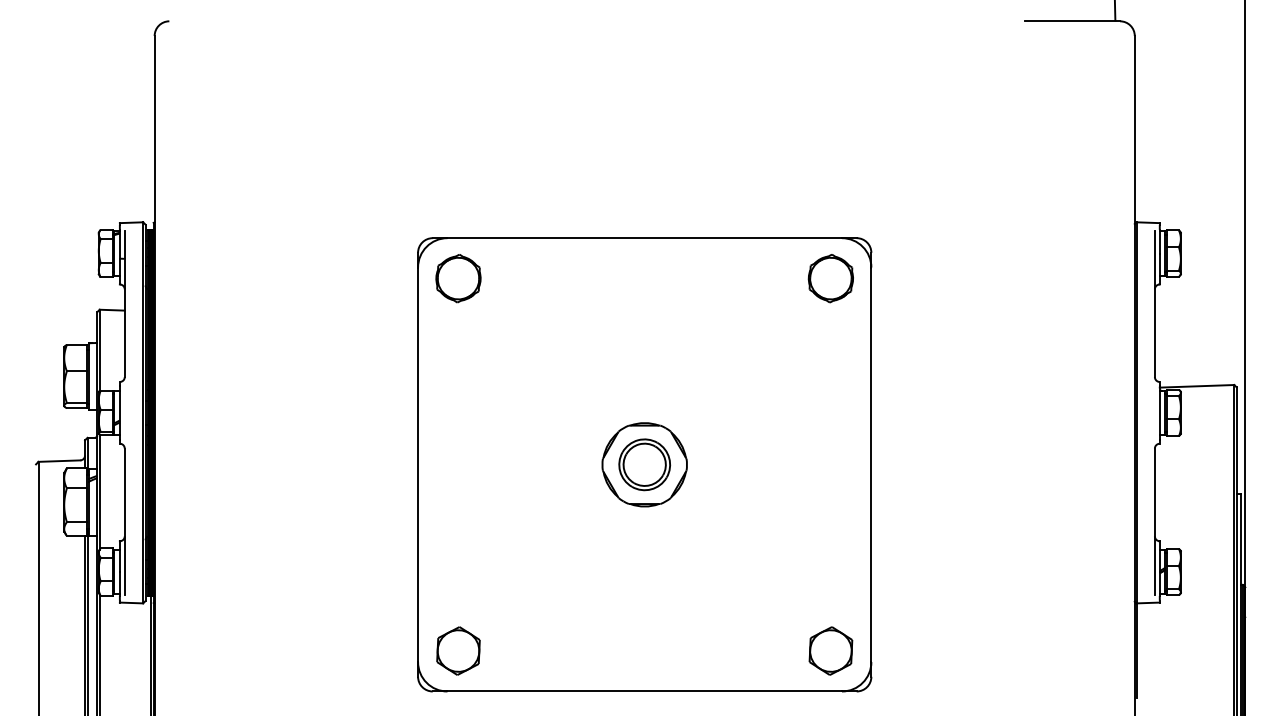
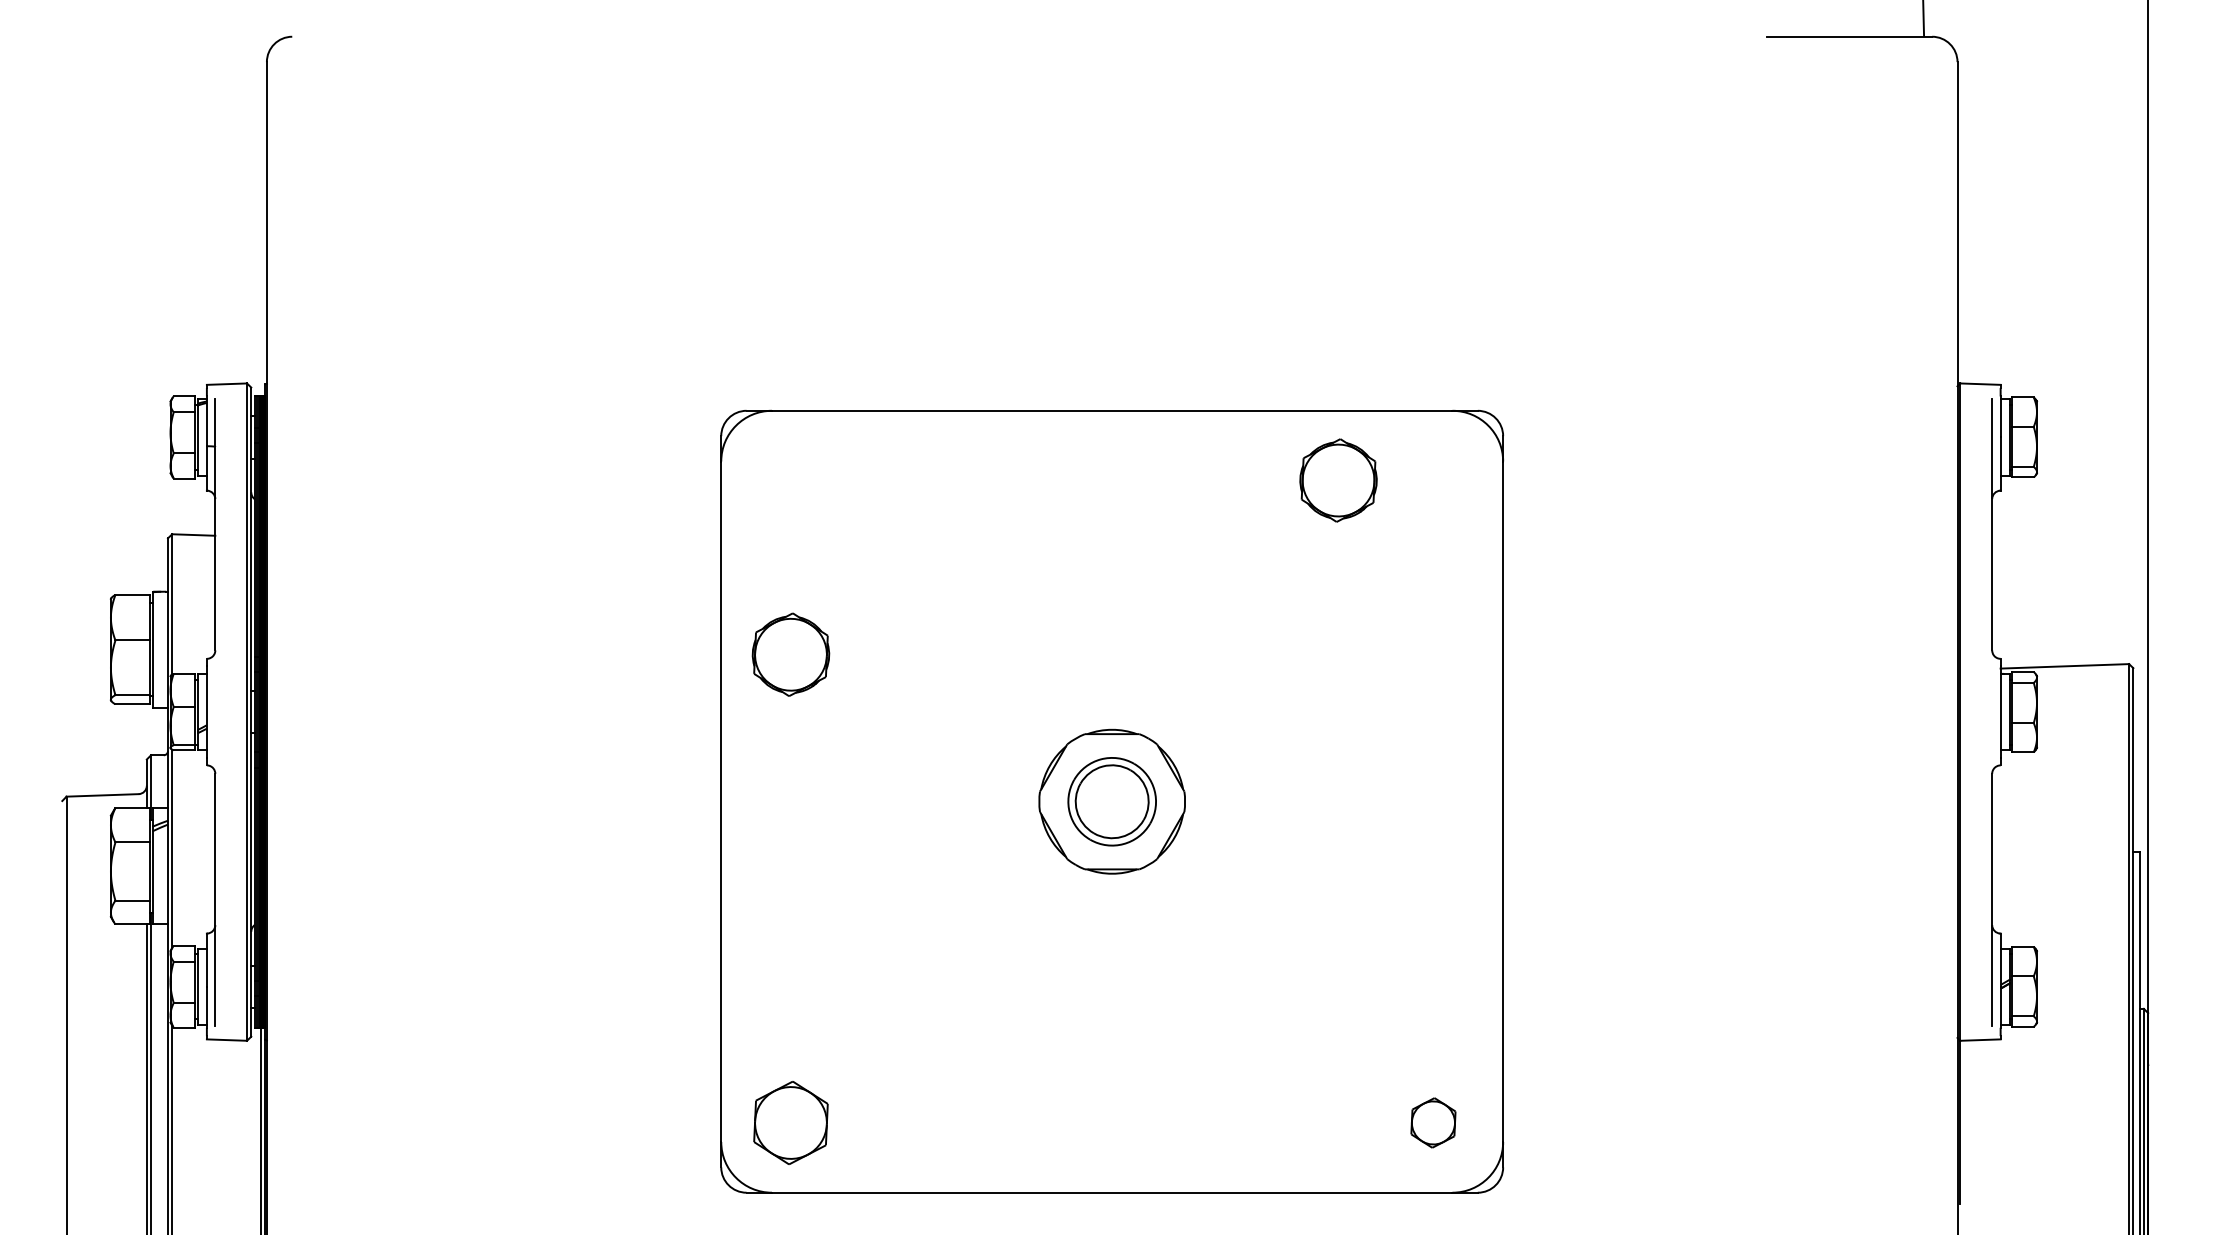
part: (458, 278) -> (790, 654), moved
part: (830, 278) -> (1337, 480), moved
part: (830, 650) -> (1432, 1122), size x0.6

